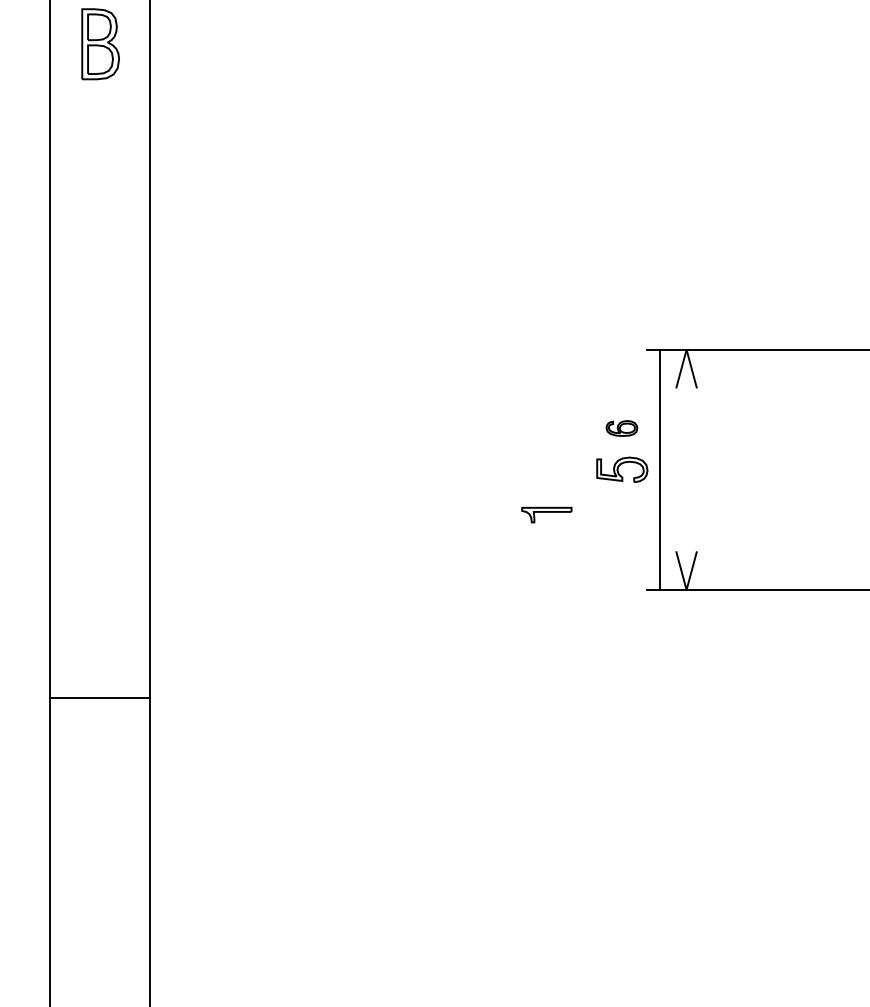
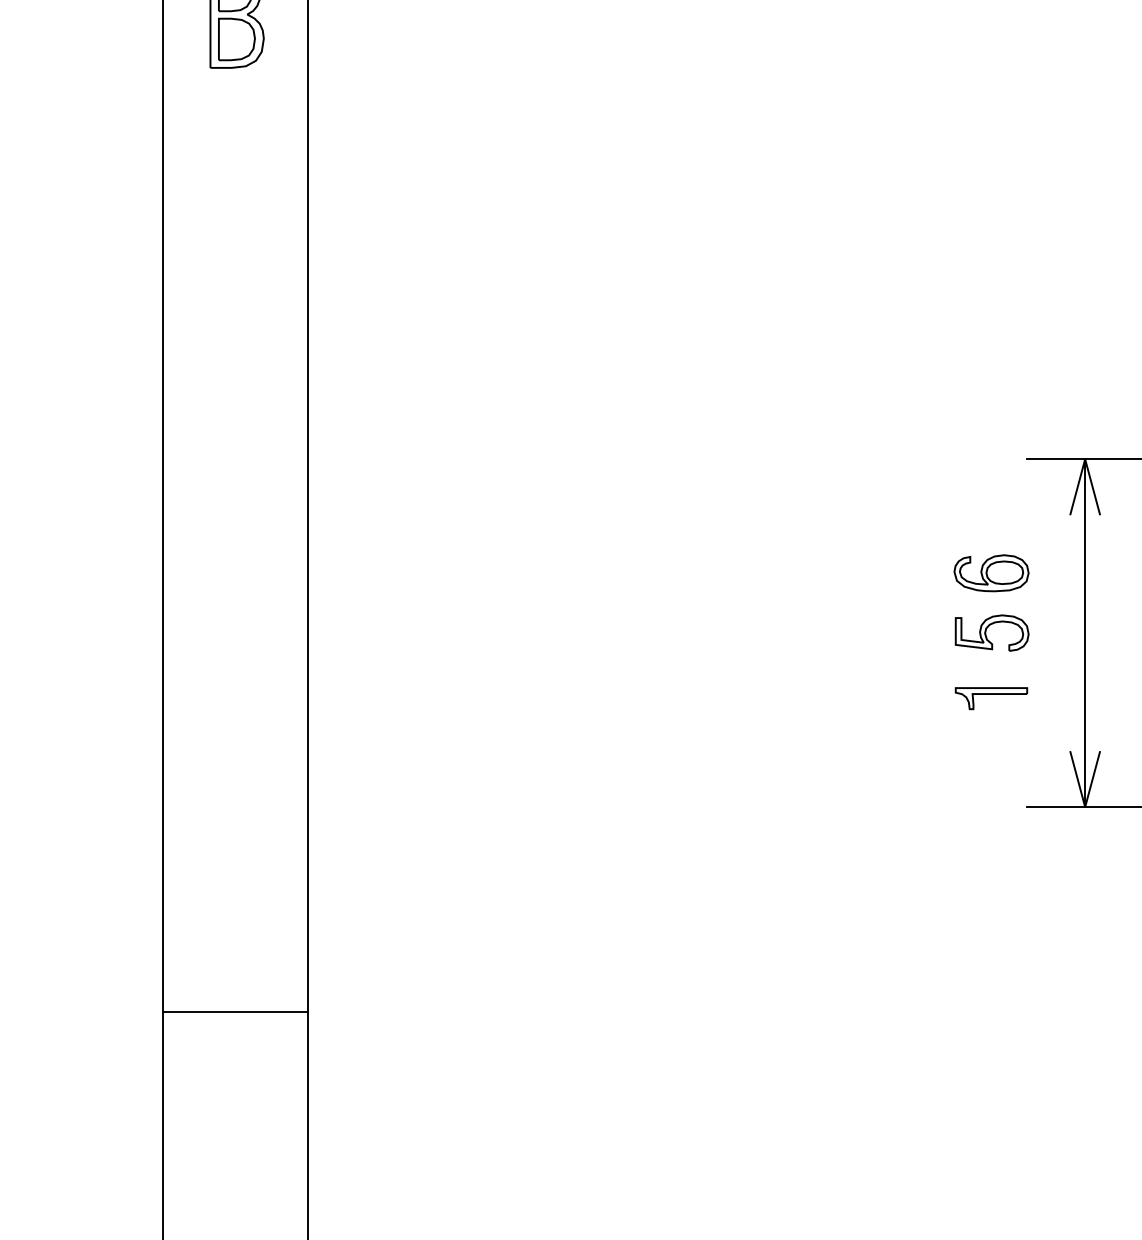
part: (621, 428) -> (990, 573), size x1.67
line: (659, 469) -> (1085, 632), moved
part: (546, 514) -> (990, 697), moved
line: (99, 697) -> (235, 1011), moved

